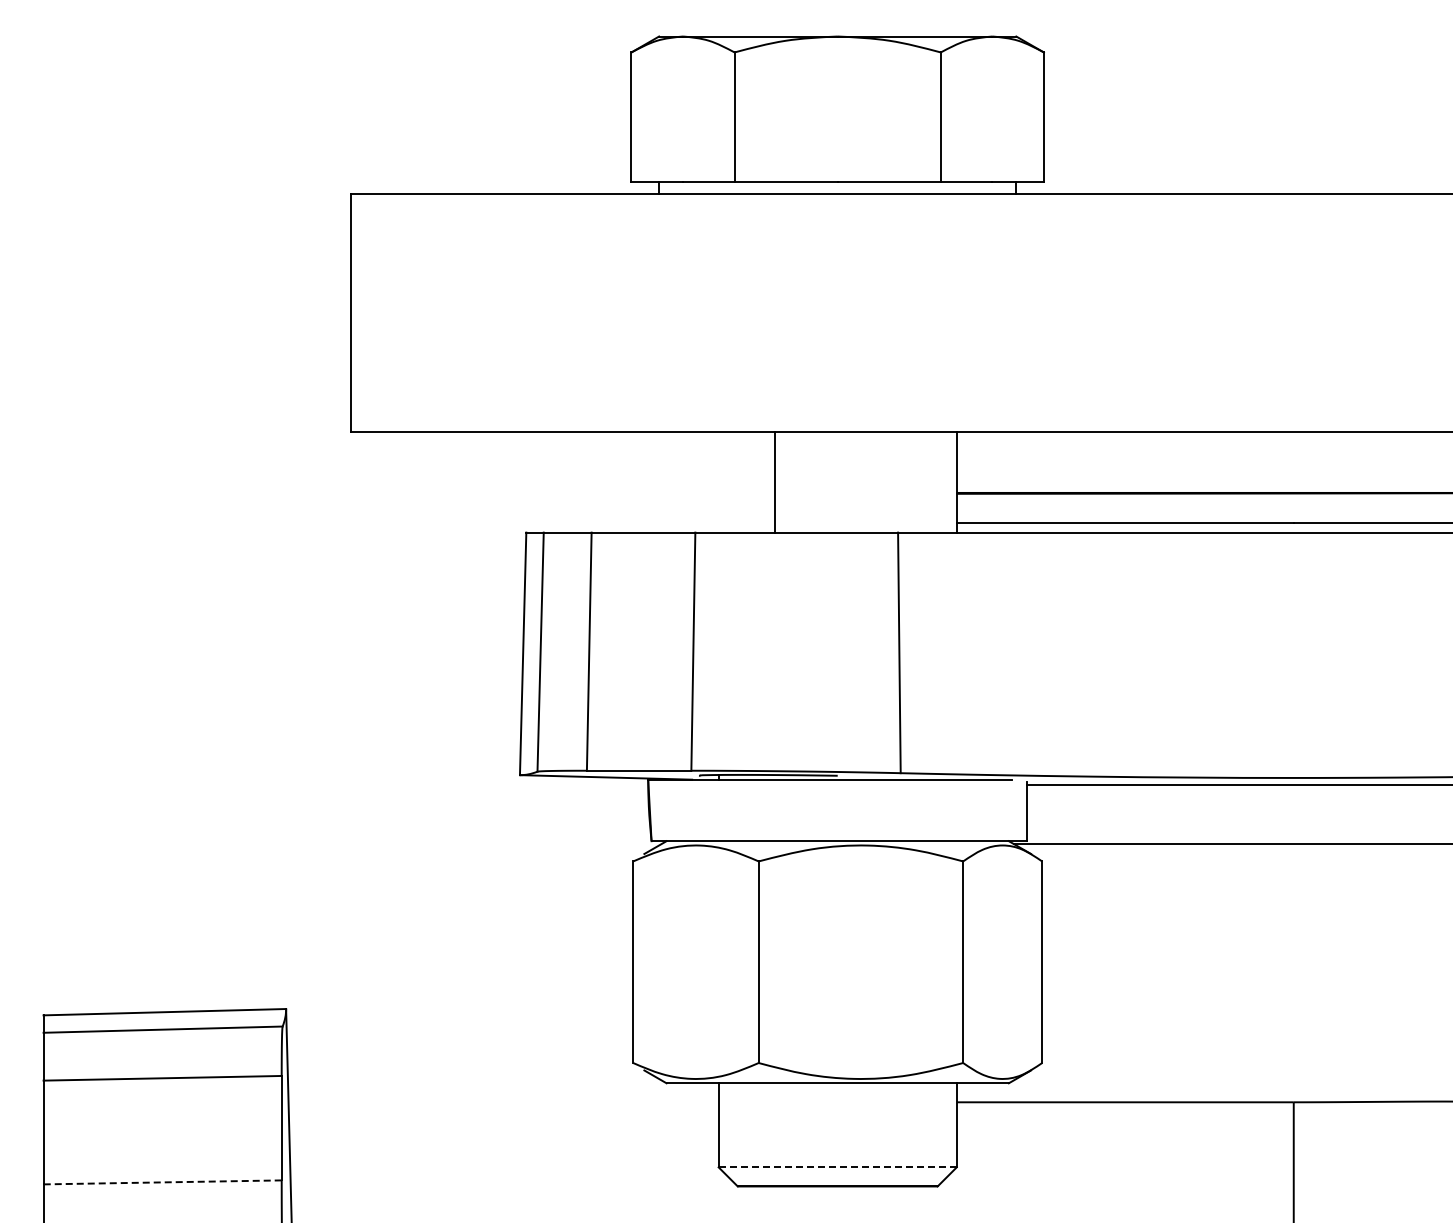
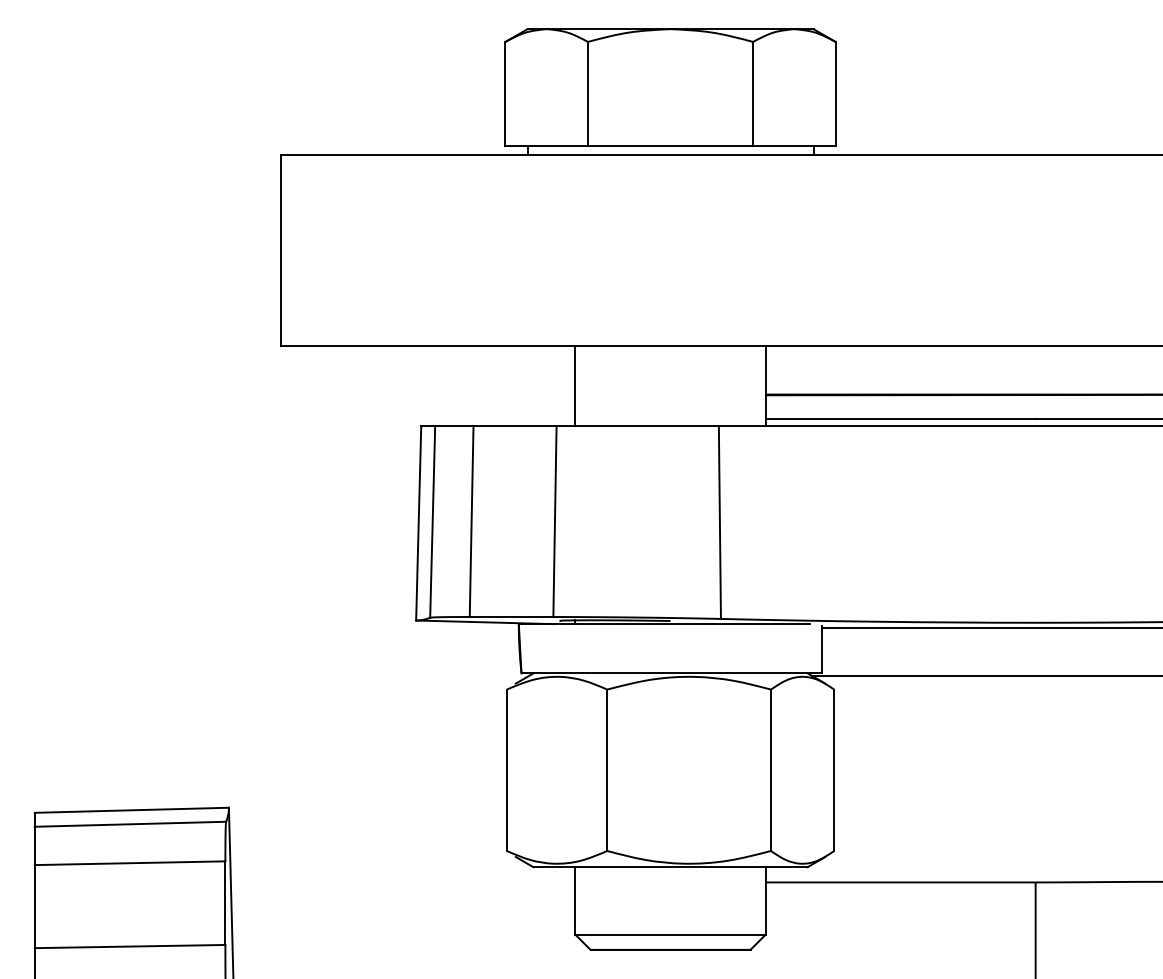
line: (774, 482) -> (575, 386), moved
line: (838, 1167) -> (671, 934), dashed -> solid
line: (162, 1182) -> (129, 946), dashed -> solid

